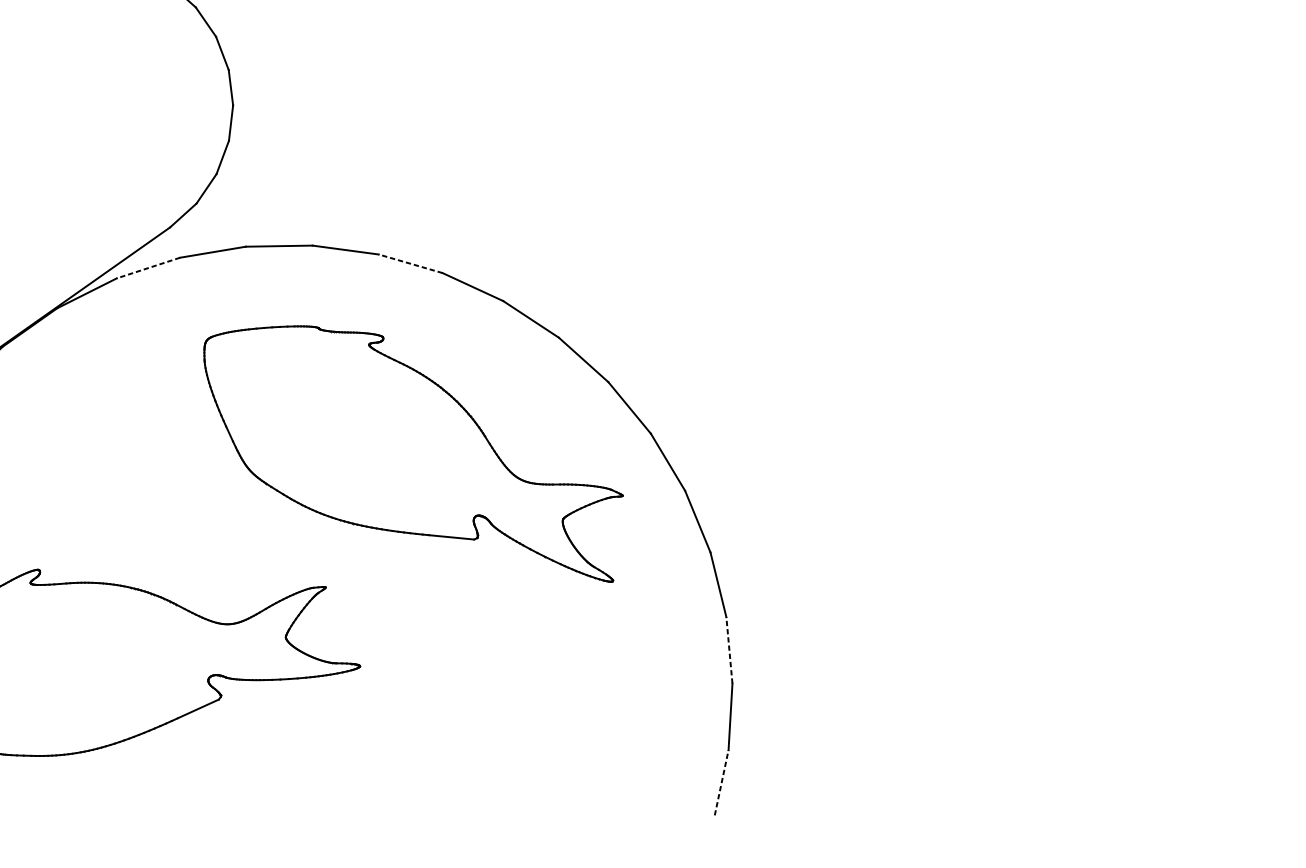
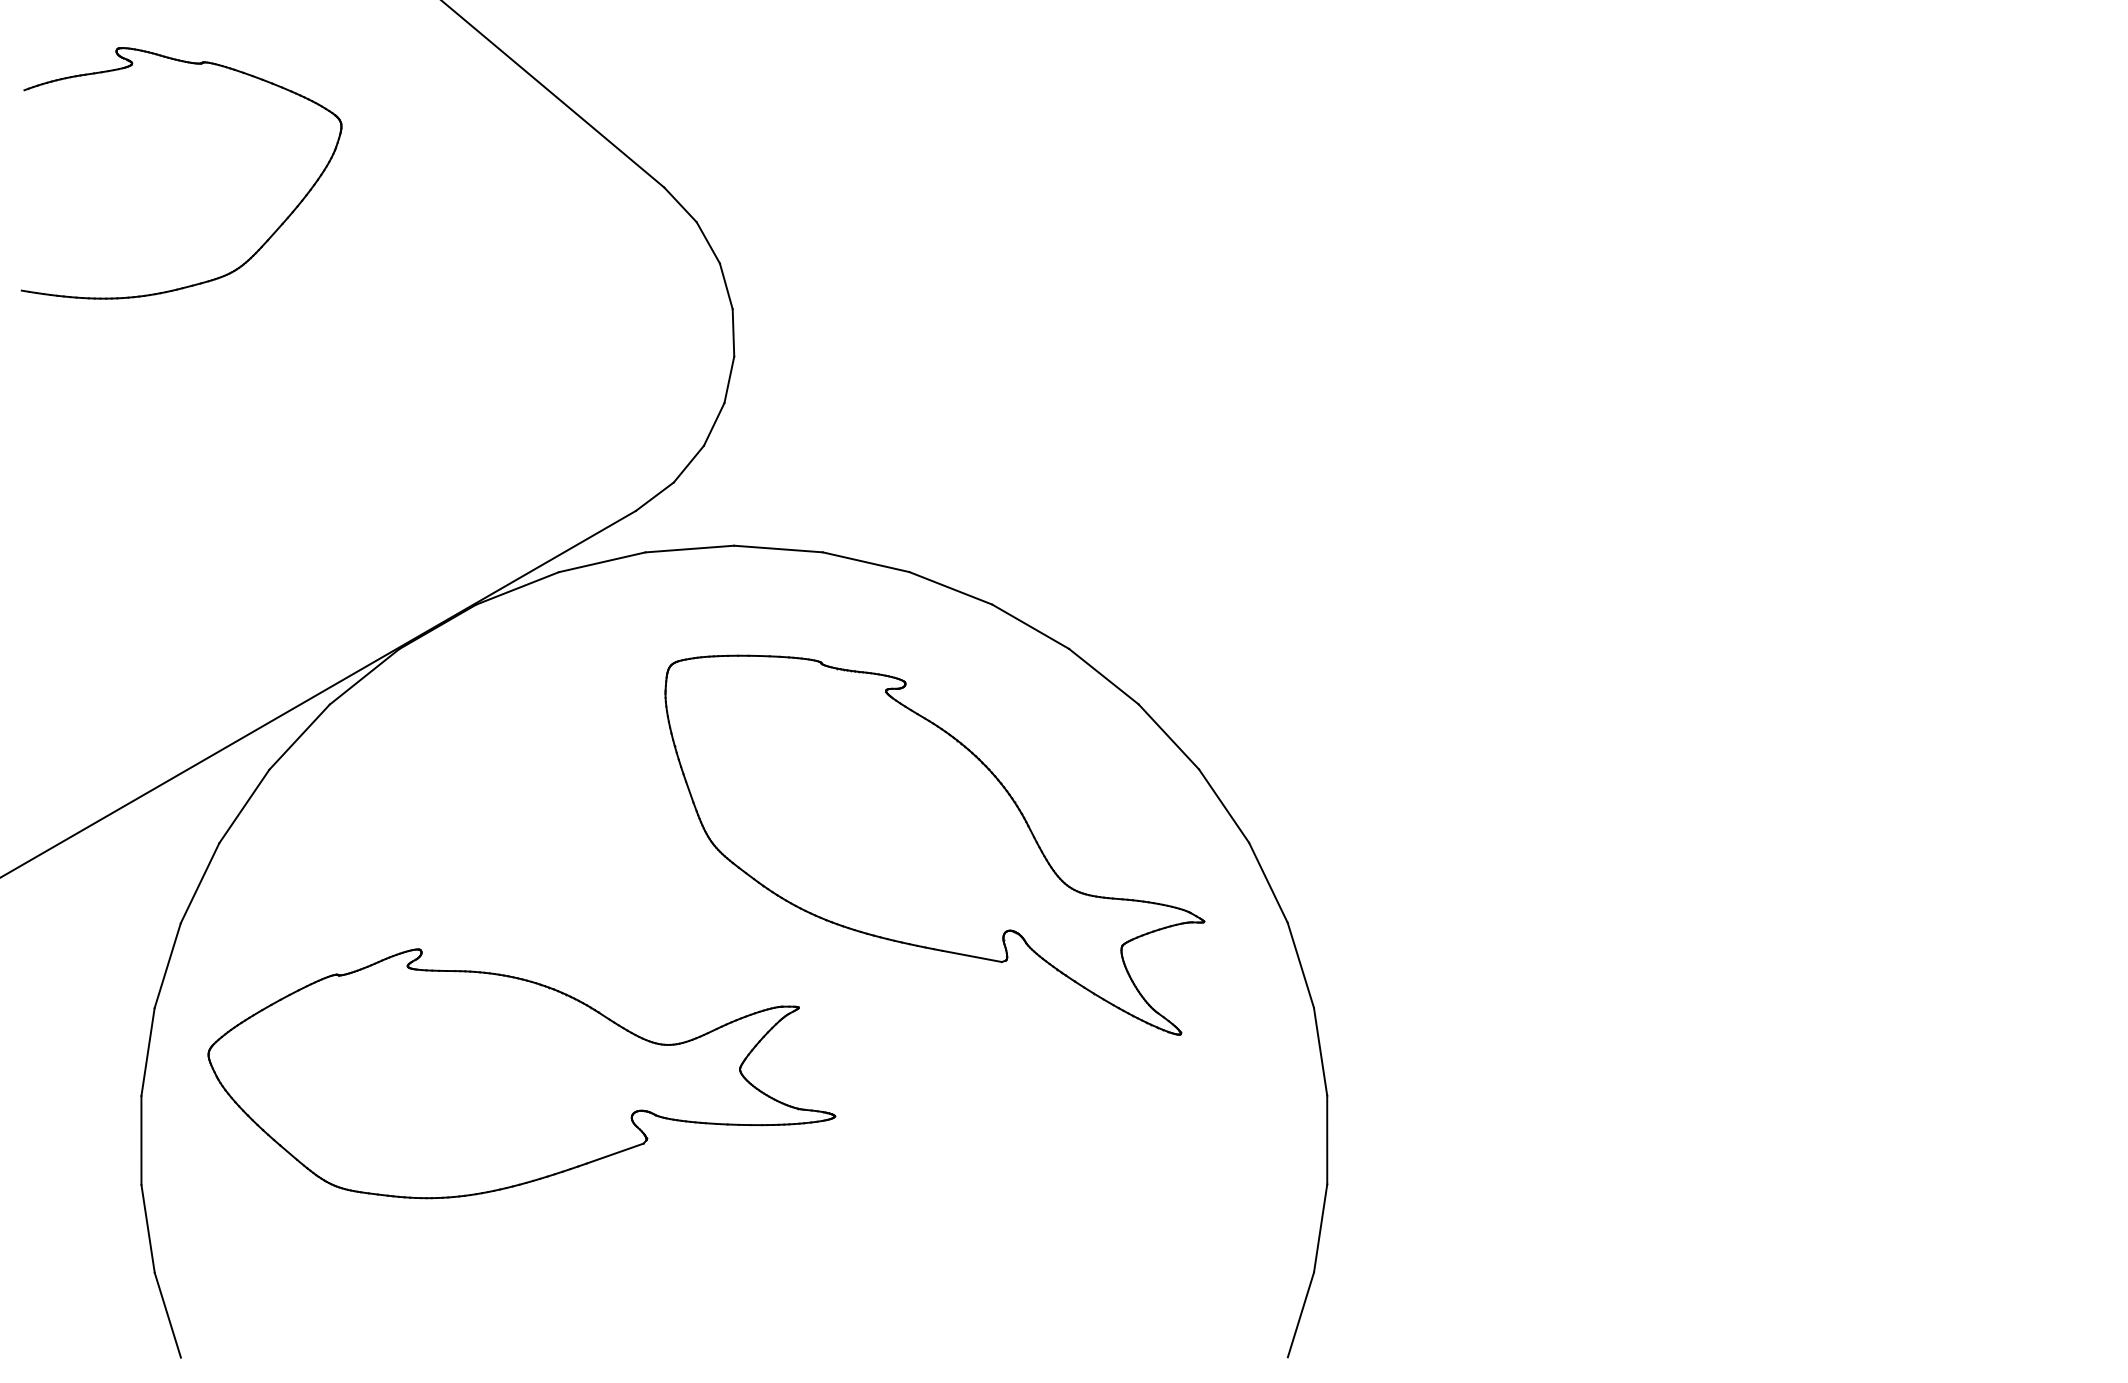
line: (410, 263) -> (950, 588), dashed -> solid
line: (147, 268) -> (601, 562), dashed -> solid
line: (729, 649) -> (1327, 1139), dashed -> solid
line: (722, 782) -> (1301, 1314), dashed -> solid

